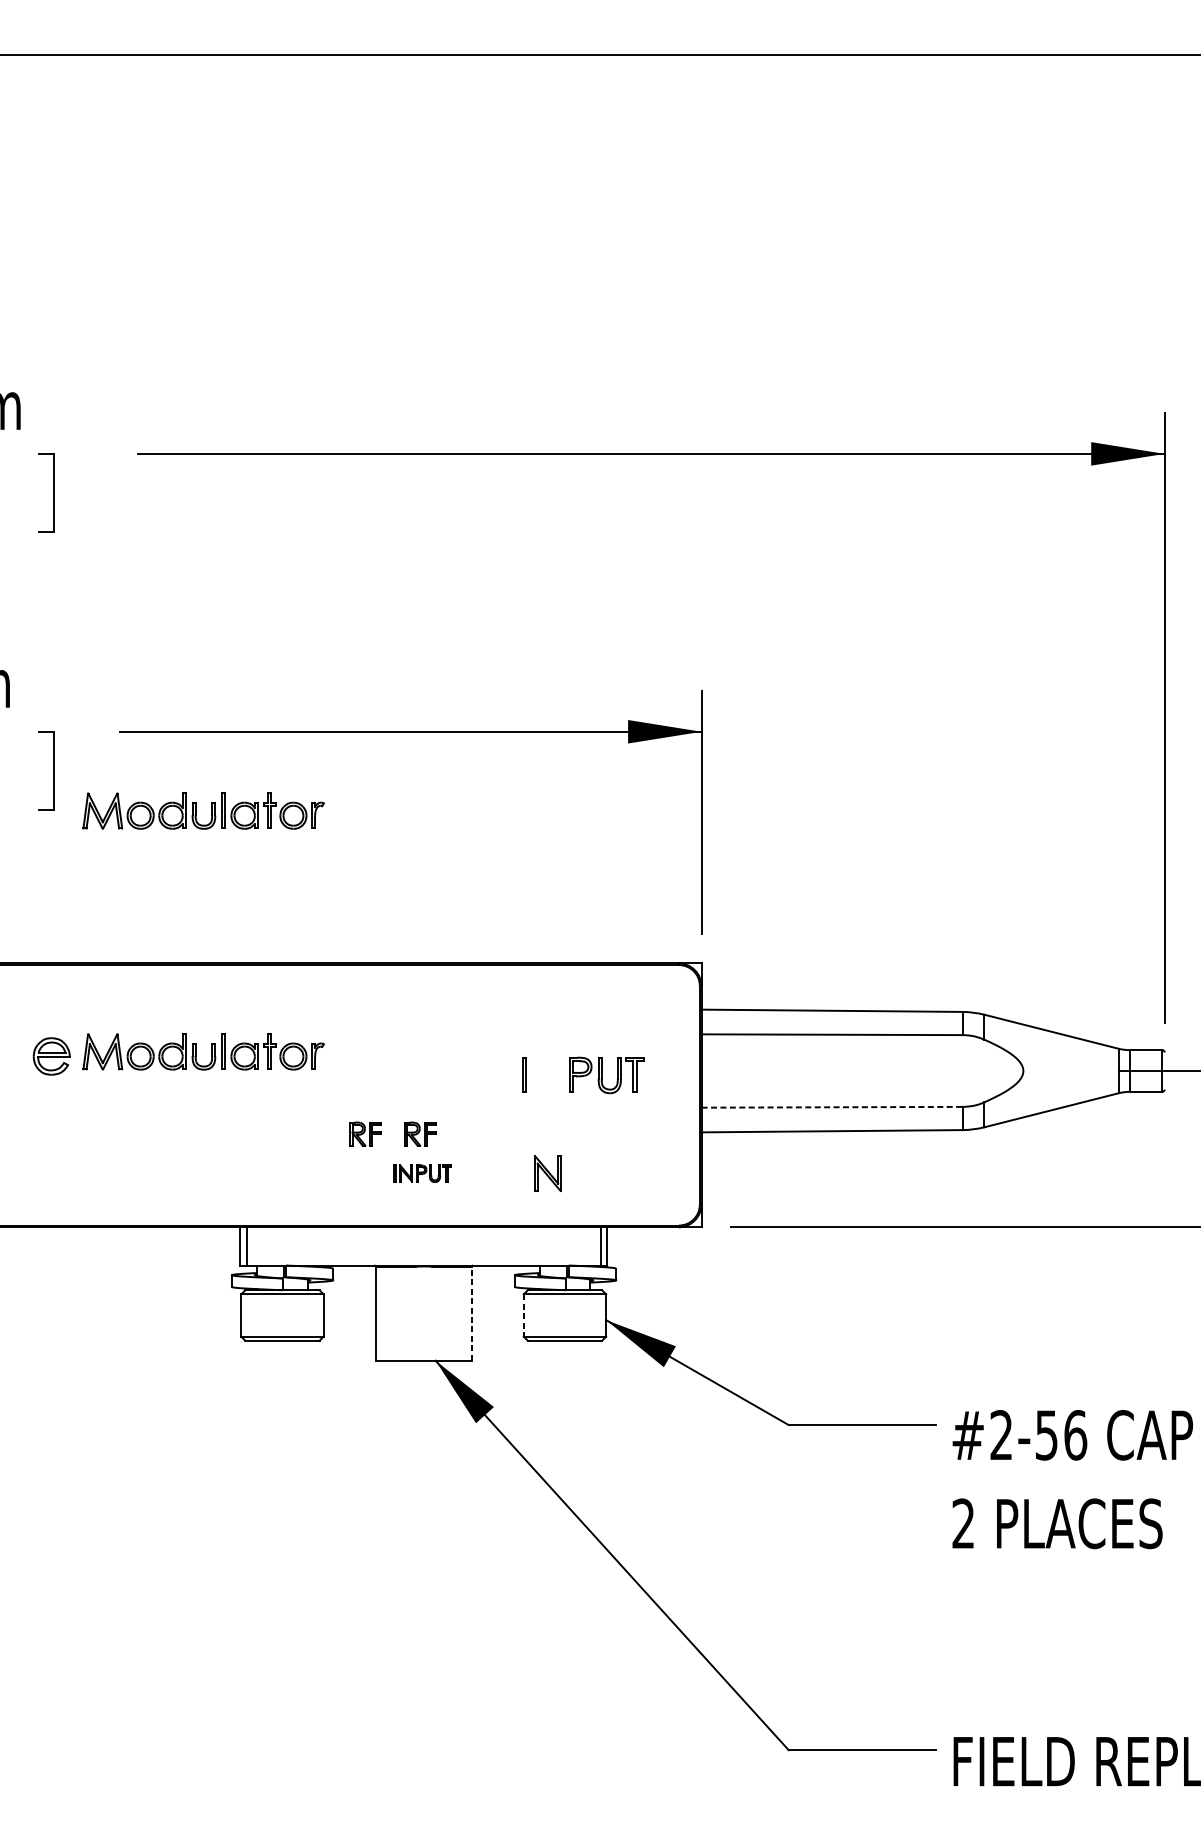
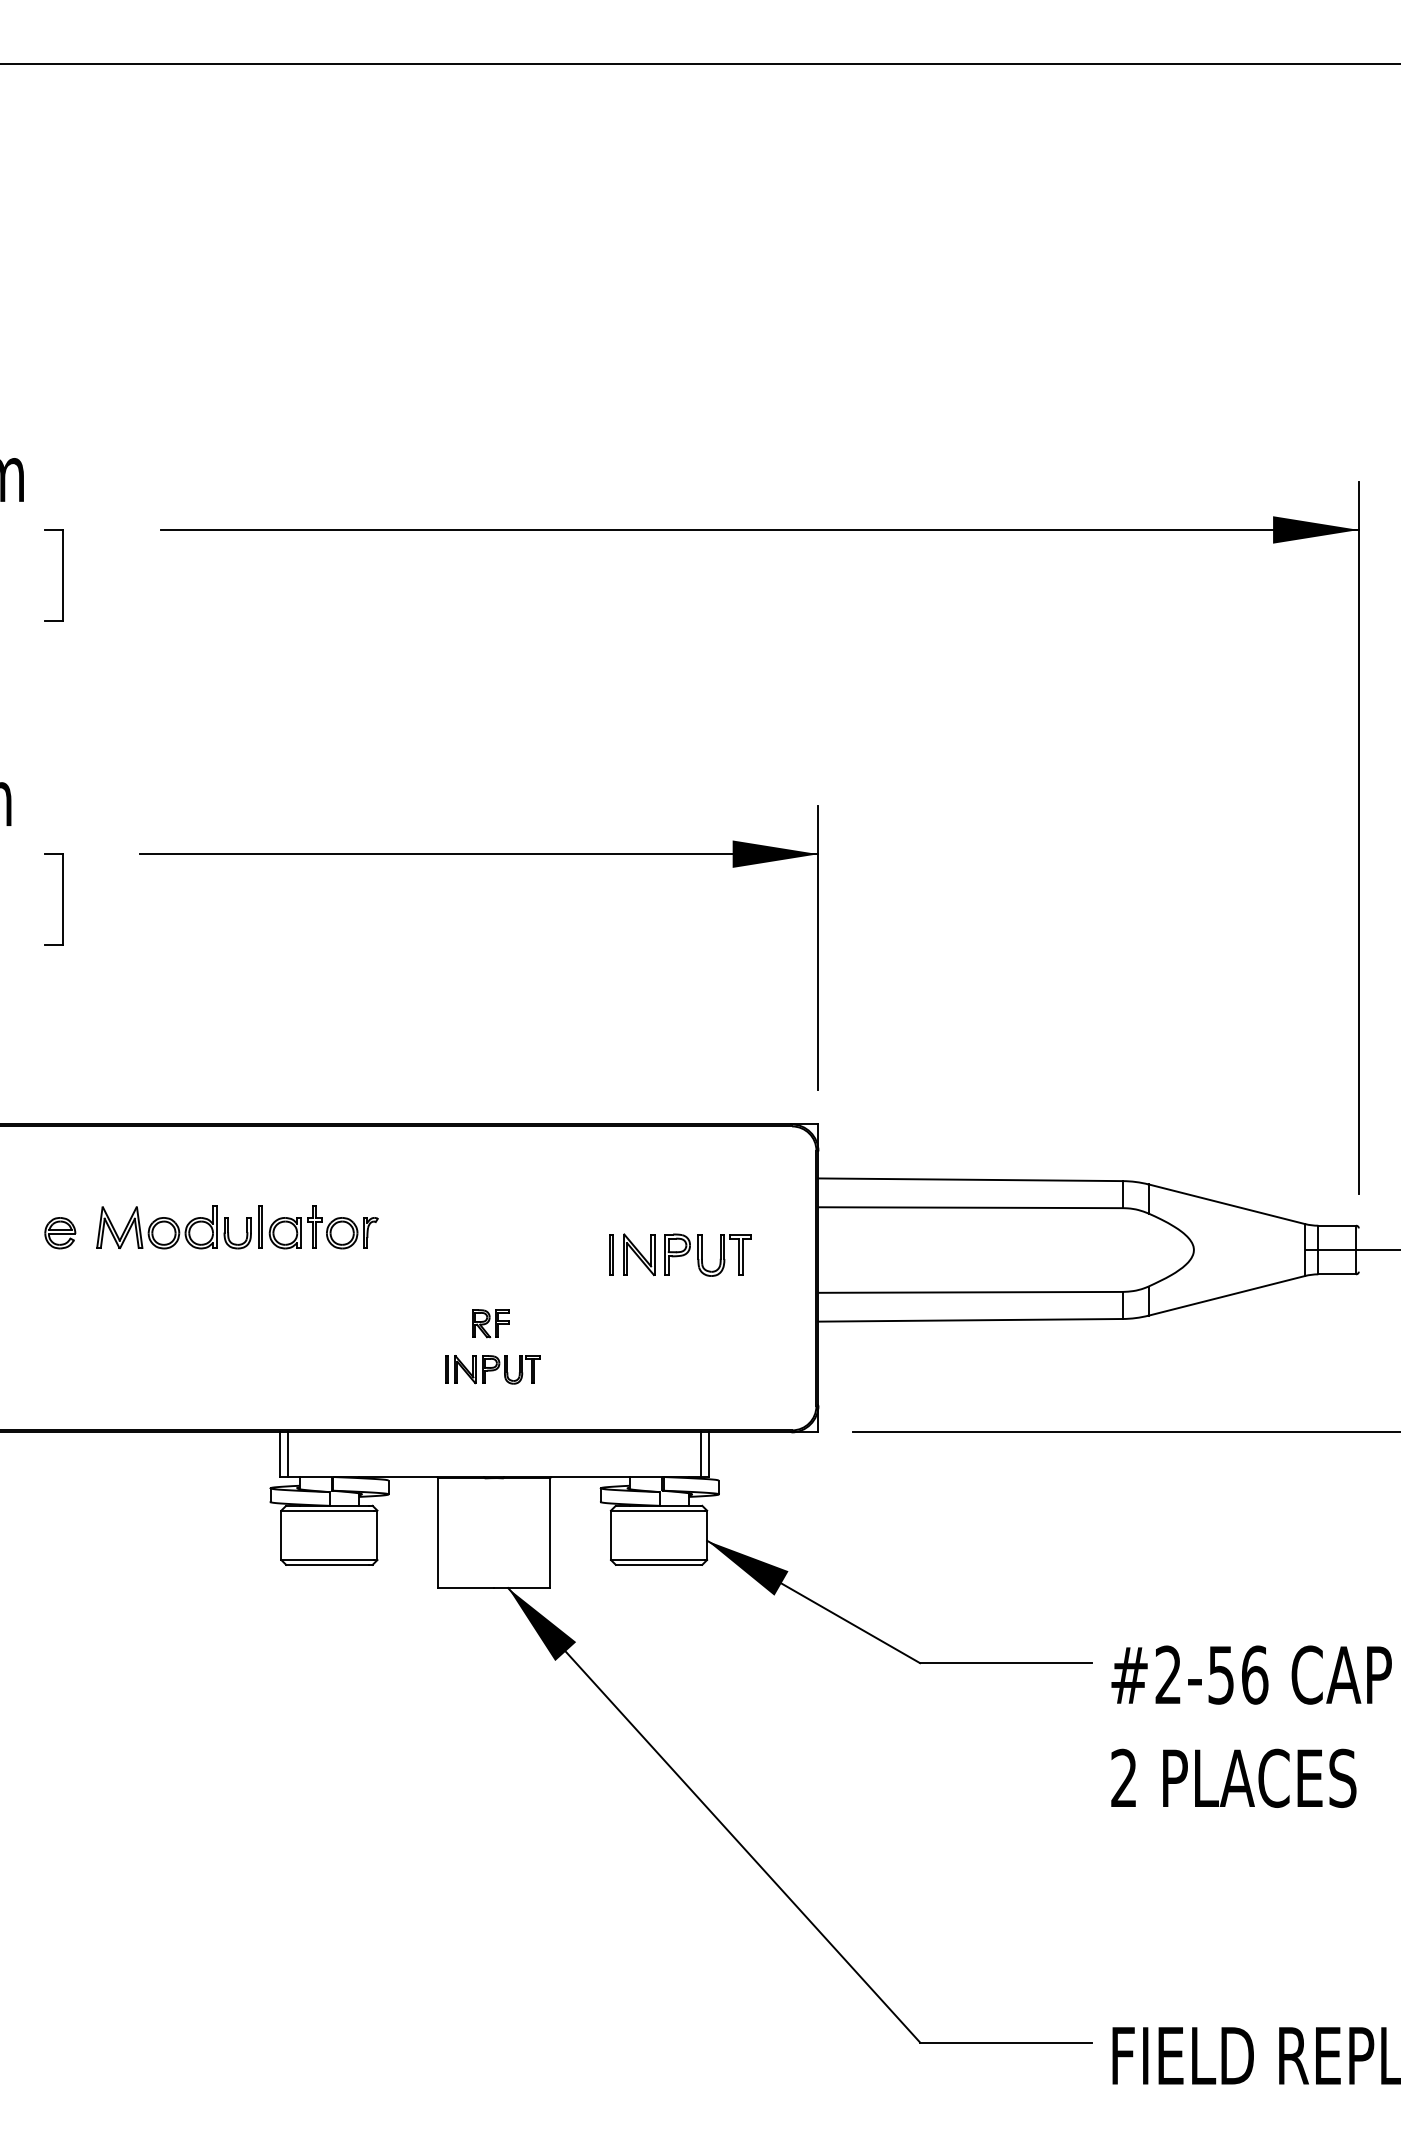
part: (195, 810) -> (228, 946), removed
part: (52, 1056) -> (60, 1233), size x0.71
line: (831, 1107) -> (970, 1292), dashed -> solid
part: (365, 1133) -> (426, 1323), removed
part: (422, 1173) -> (492, 1369), size x1.43
part: (548, 1173) -> (639, 1254), moved
line: (471, 1313) -> (550, 1533), dashed -> solid
line: (524, 1315) -> (611, 1535), dashed -> solid

